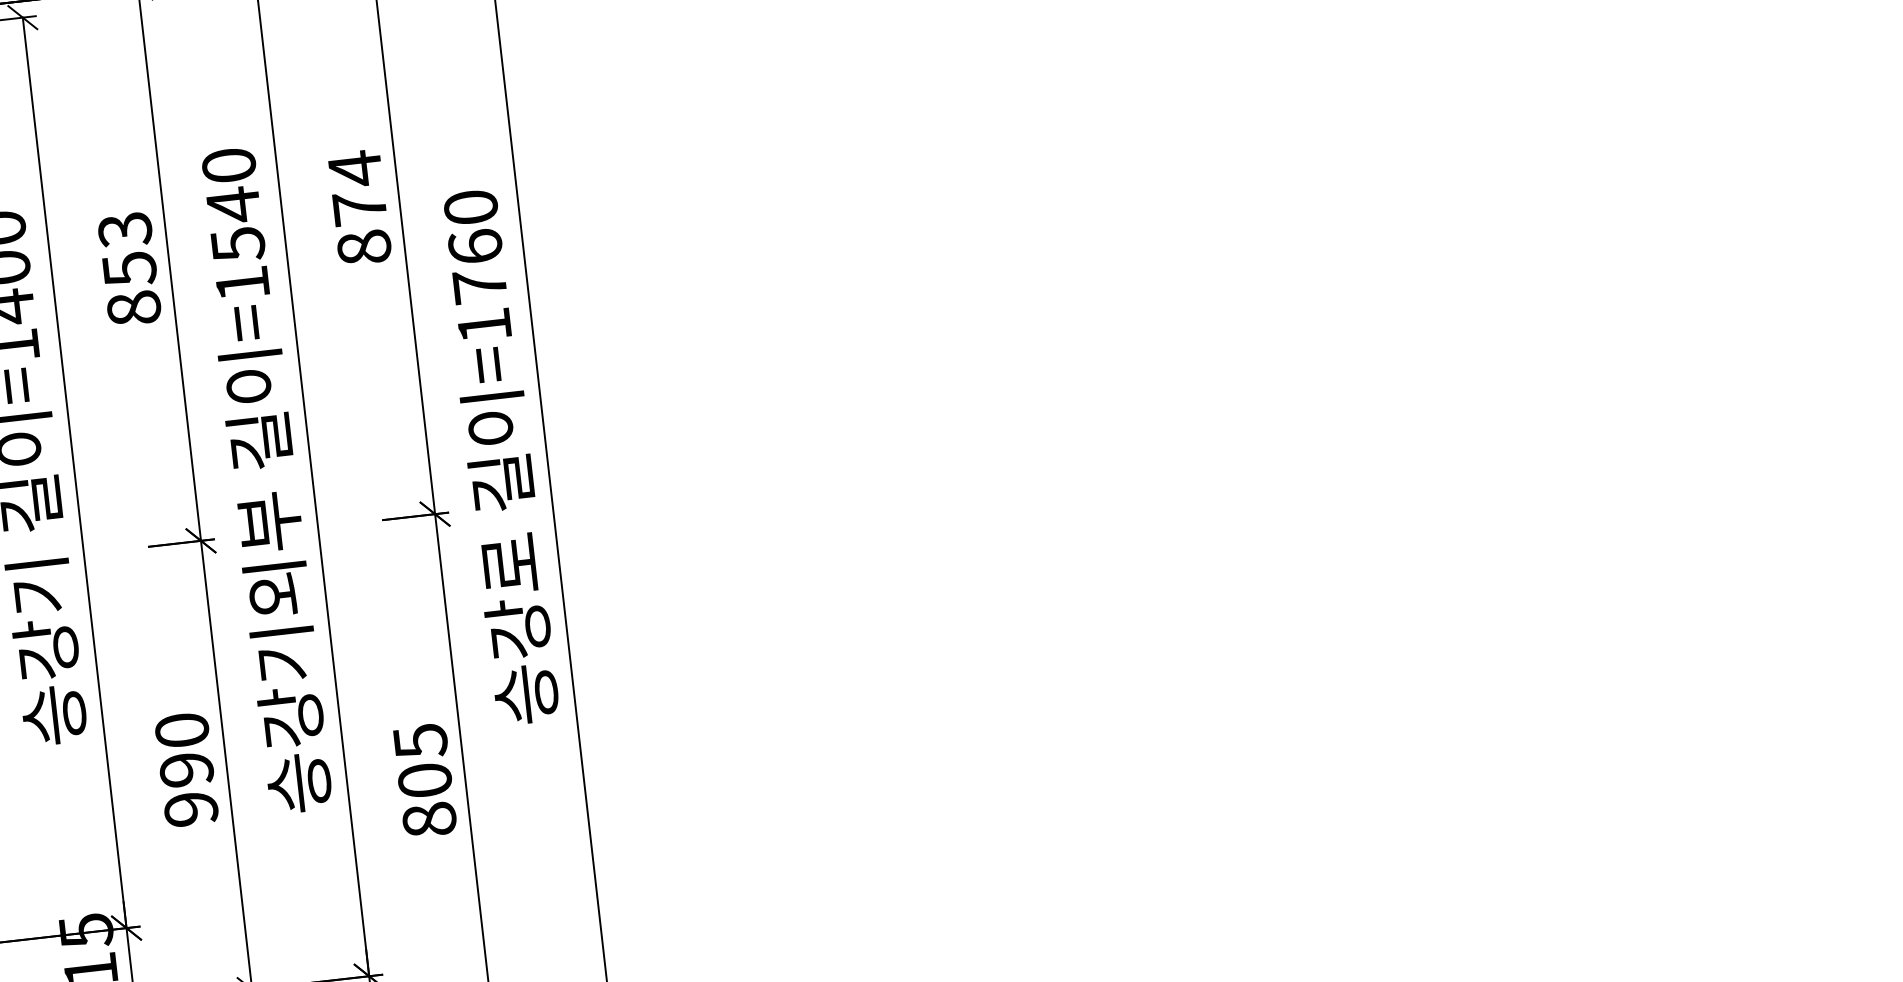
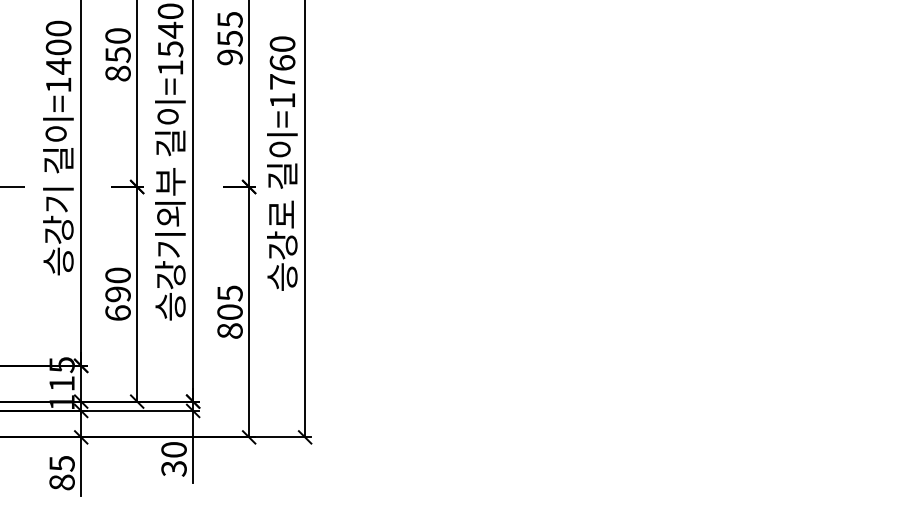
text: (358, 208) -> (229, 38), 874 -> 955
text: (123, 230) -> (117, 36), 853 -> 850
text: (189, 807) -> (117, 312), 990 -> 690

